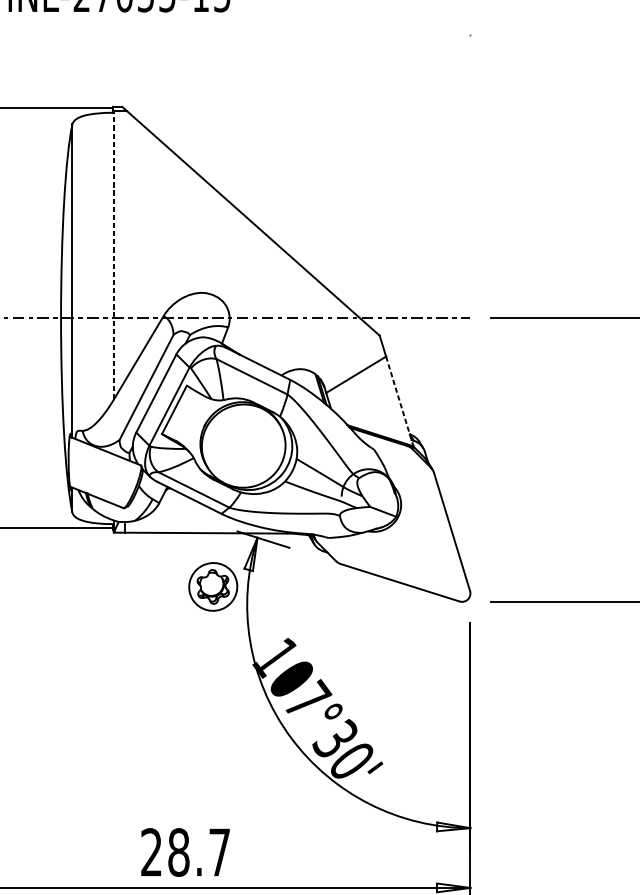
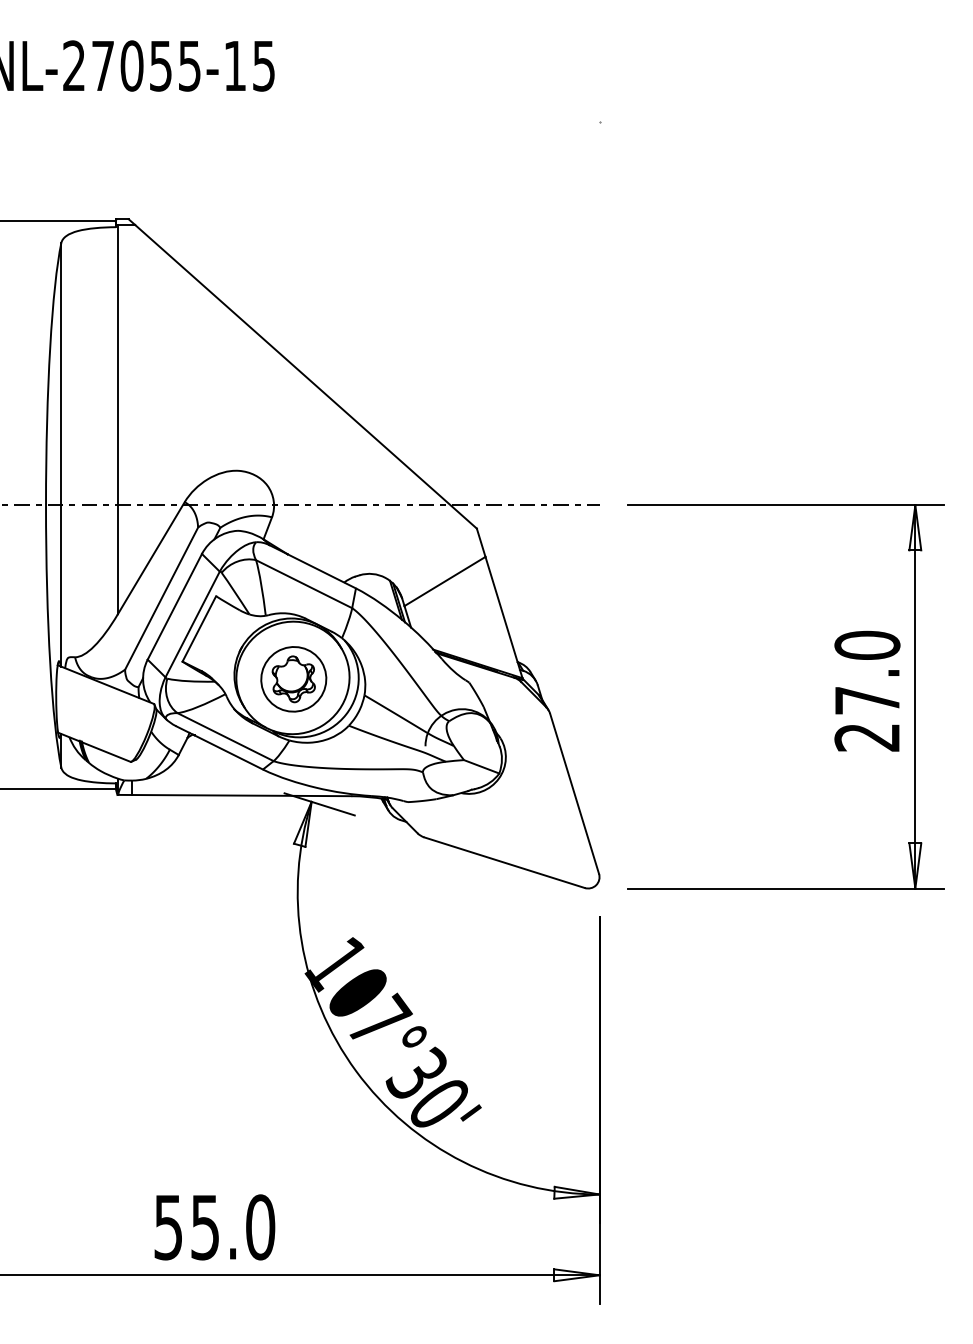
line: (113, 254) -> (117, 419), dashed -> solid
line: (400, 402) -> (504, 618), dashed -> solid
part: (213, 587) -> (293, 679), moved
text: (185, 852) -> (214, 1227), 28.7 -> 55.0

